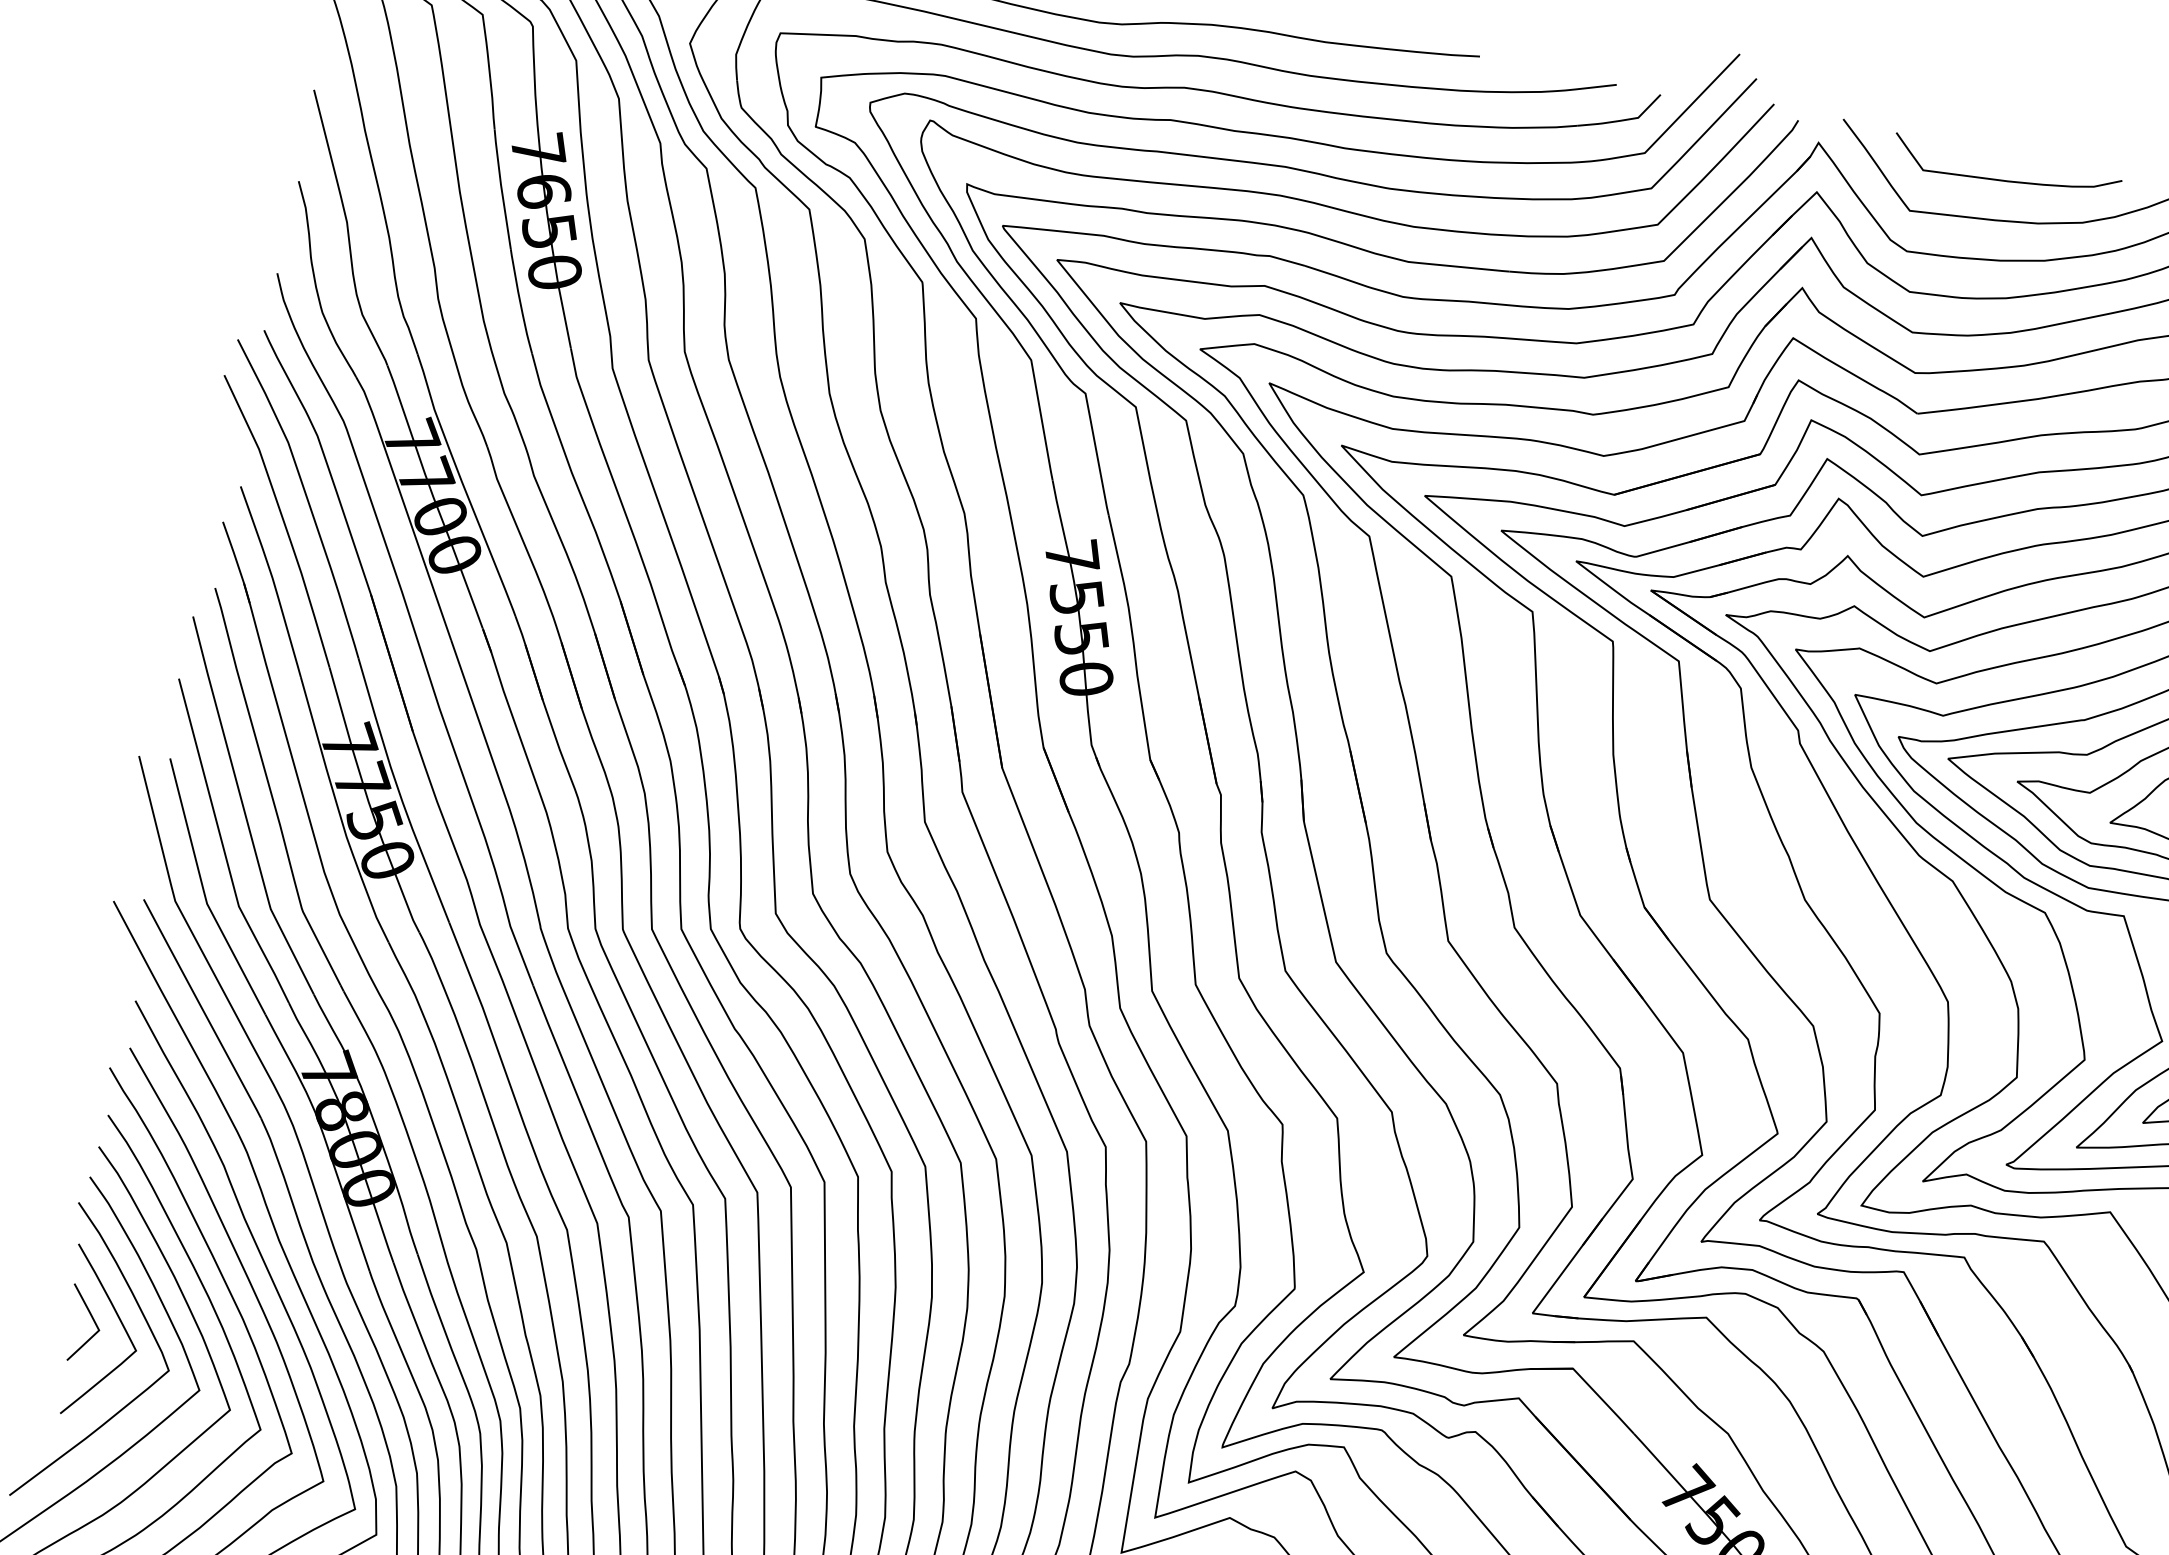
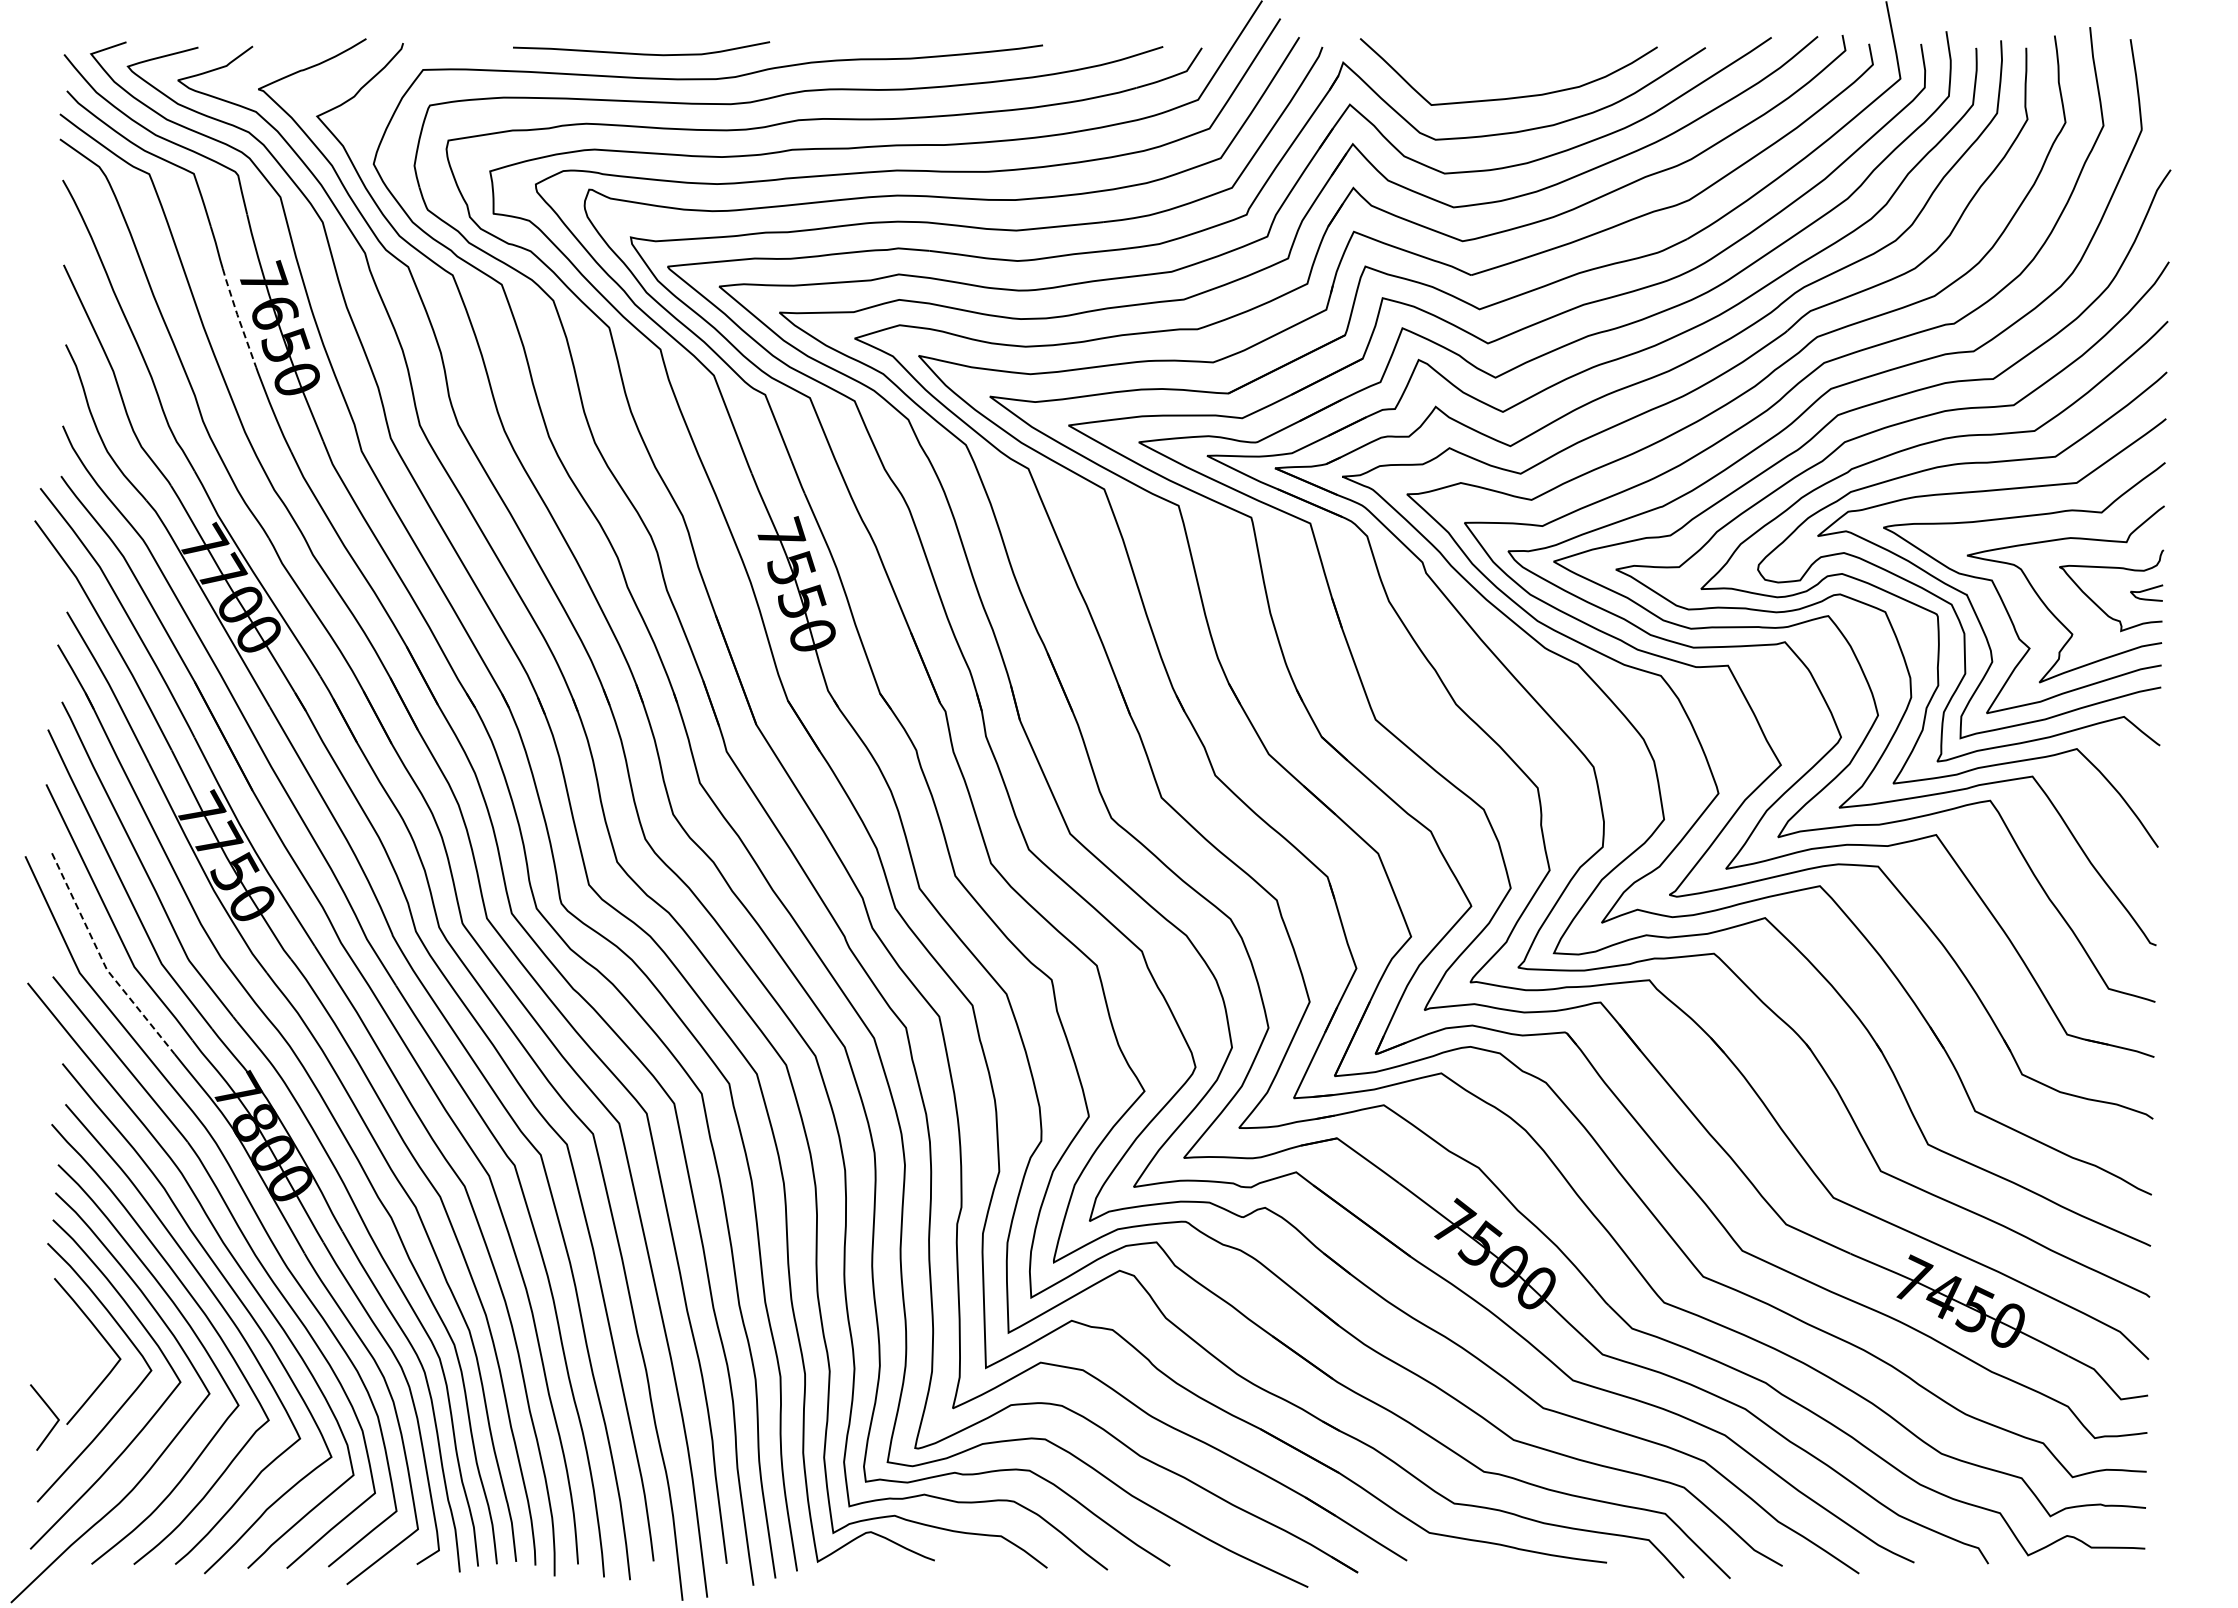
curve: (2004, 180) -> (1506, 63), removed
line: (501, 189) -> (238, 318), solid -> dashed
line: (203, 891) -> (102, 960), solid -> dashed
line: (92, 1320) -> (51, 1412), moved

